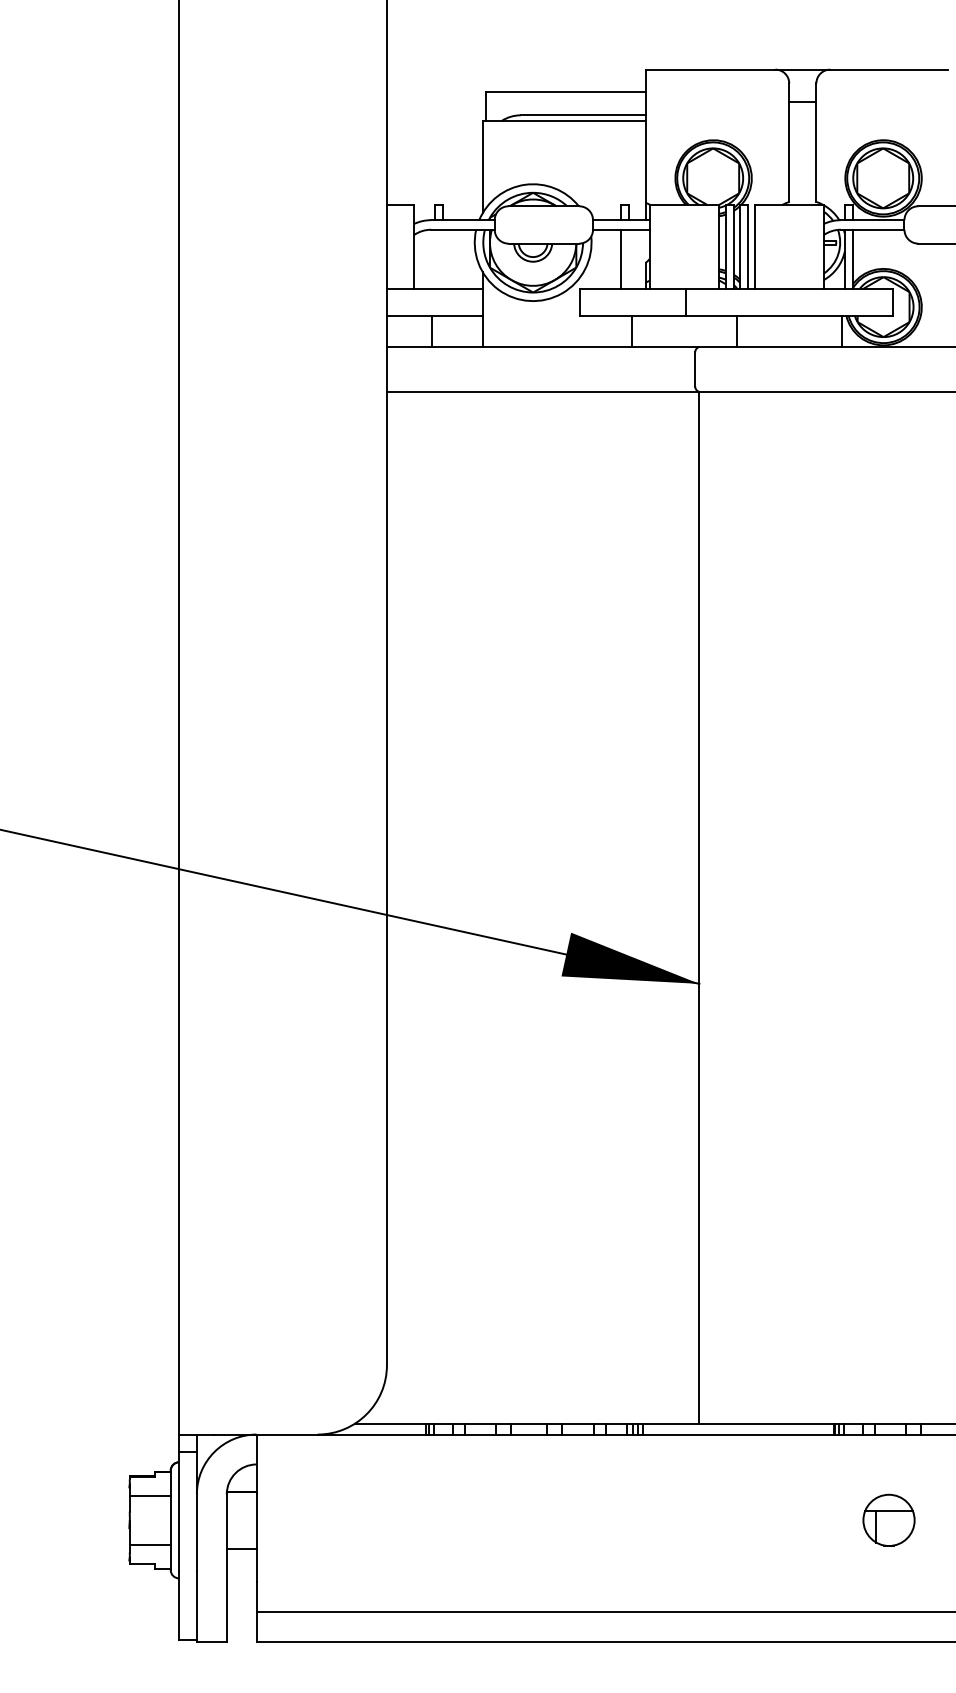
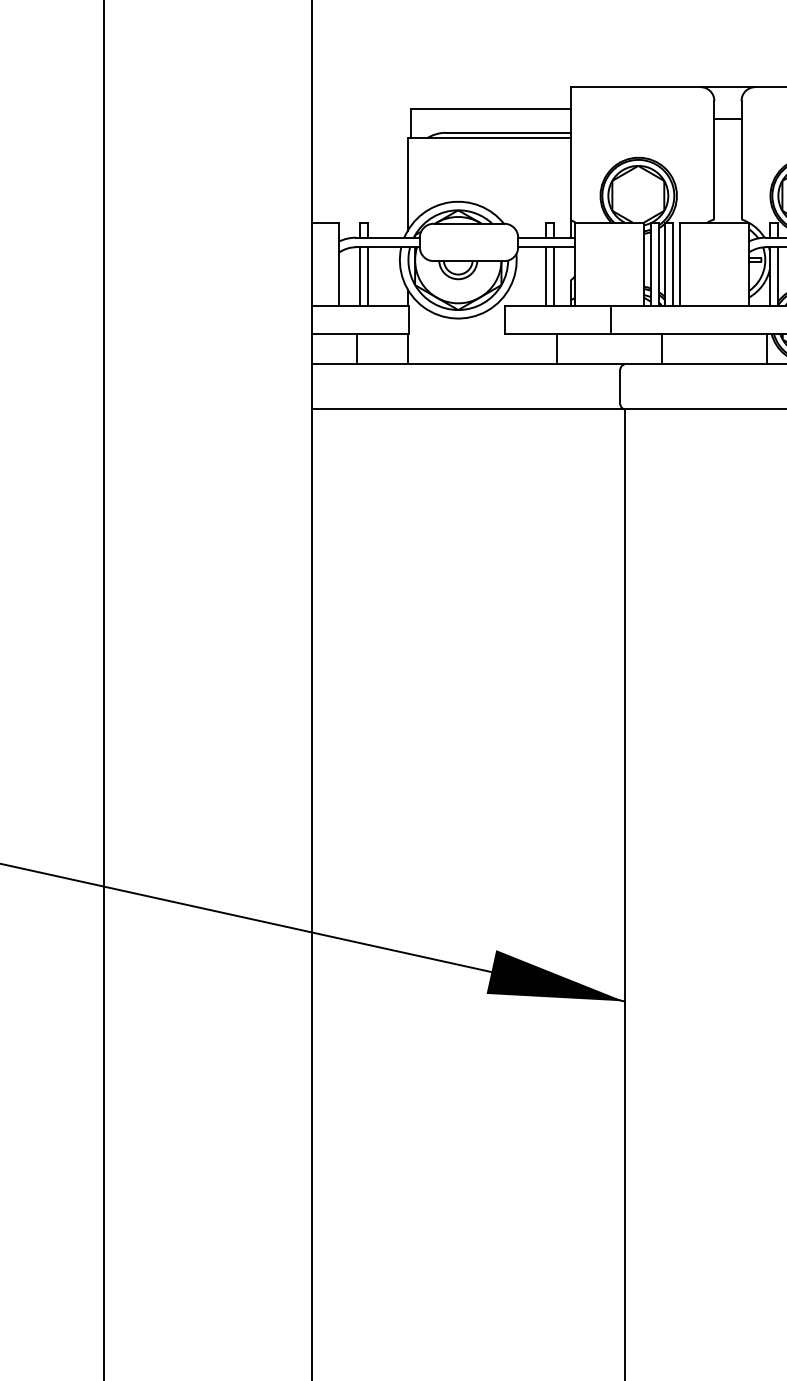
line: (434, 258) -> (359, 275), added
line: (443, 258) -> (368, 275), added
line: (628, 258) -> (553, 275), added

